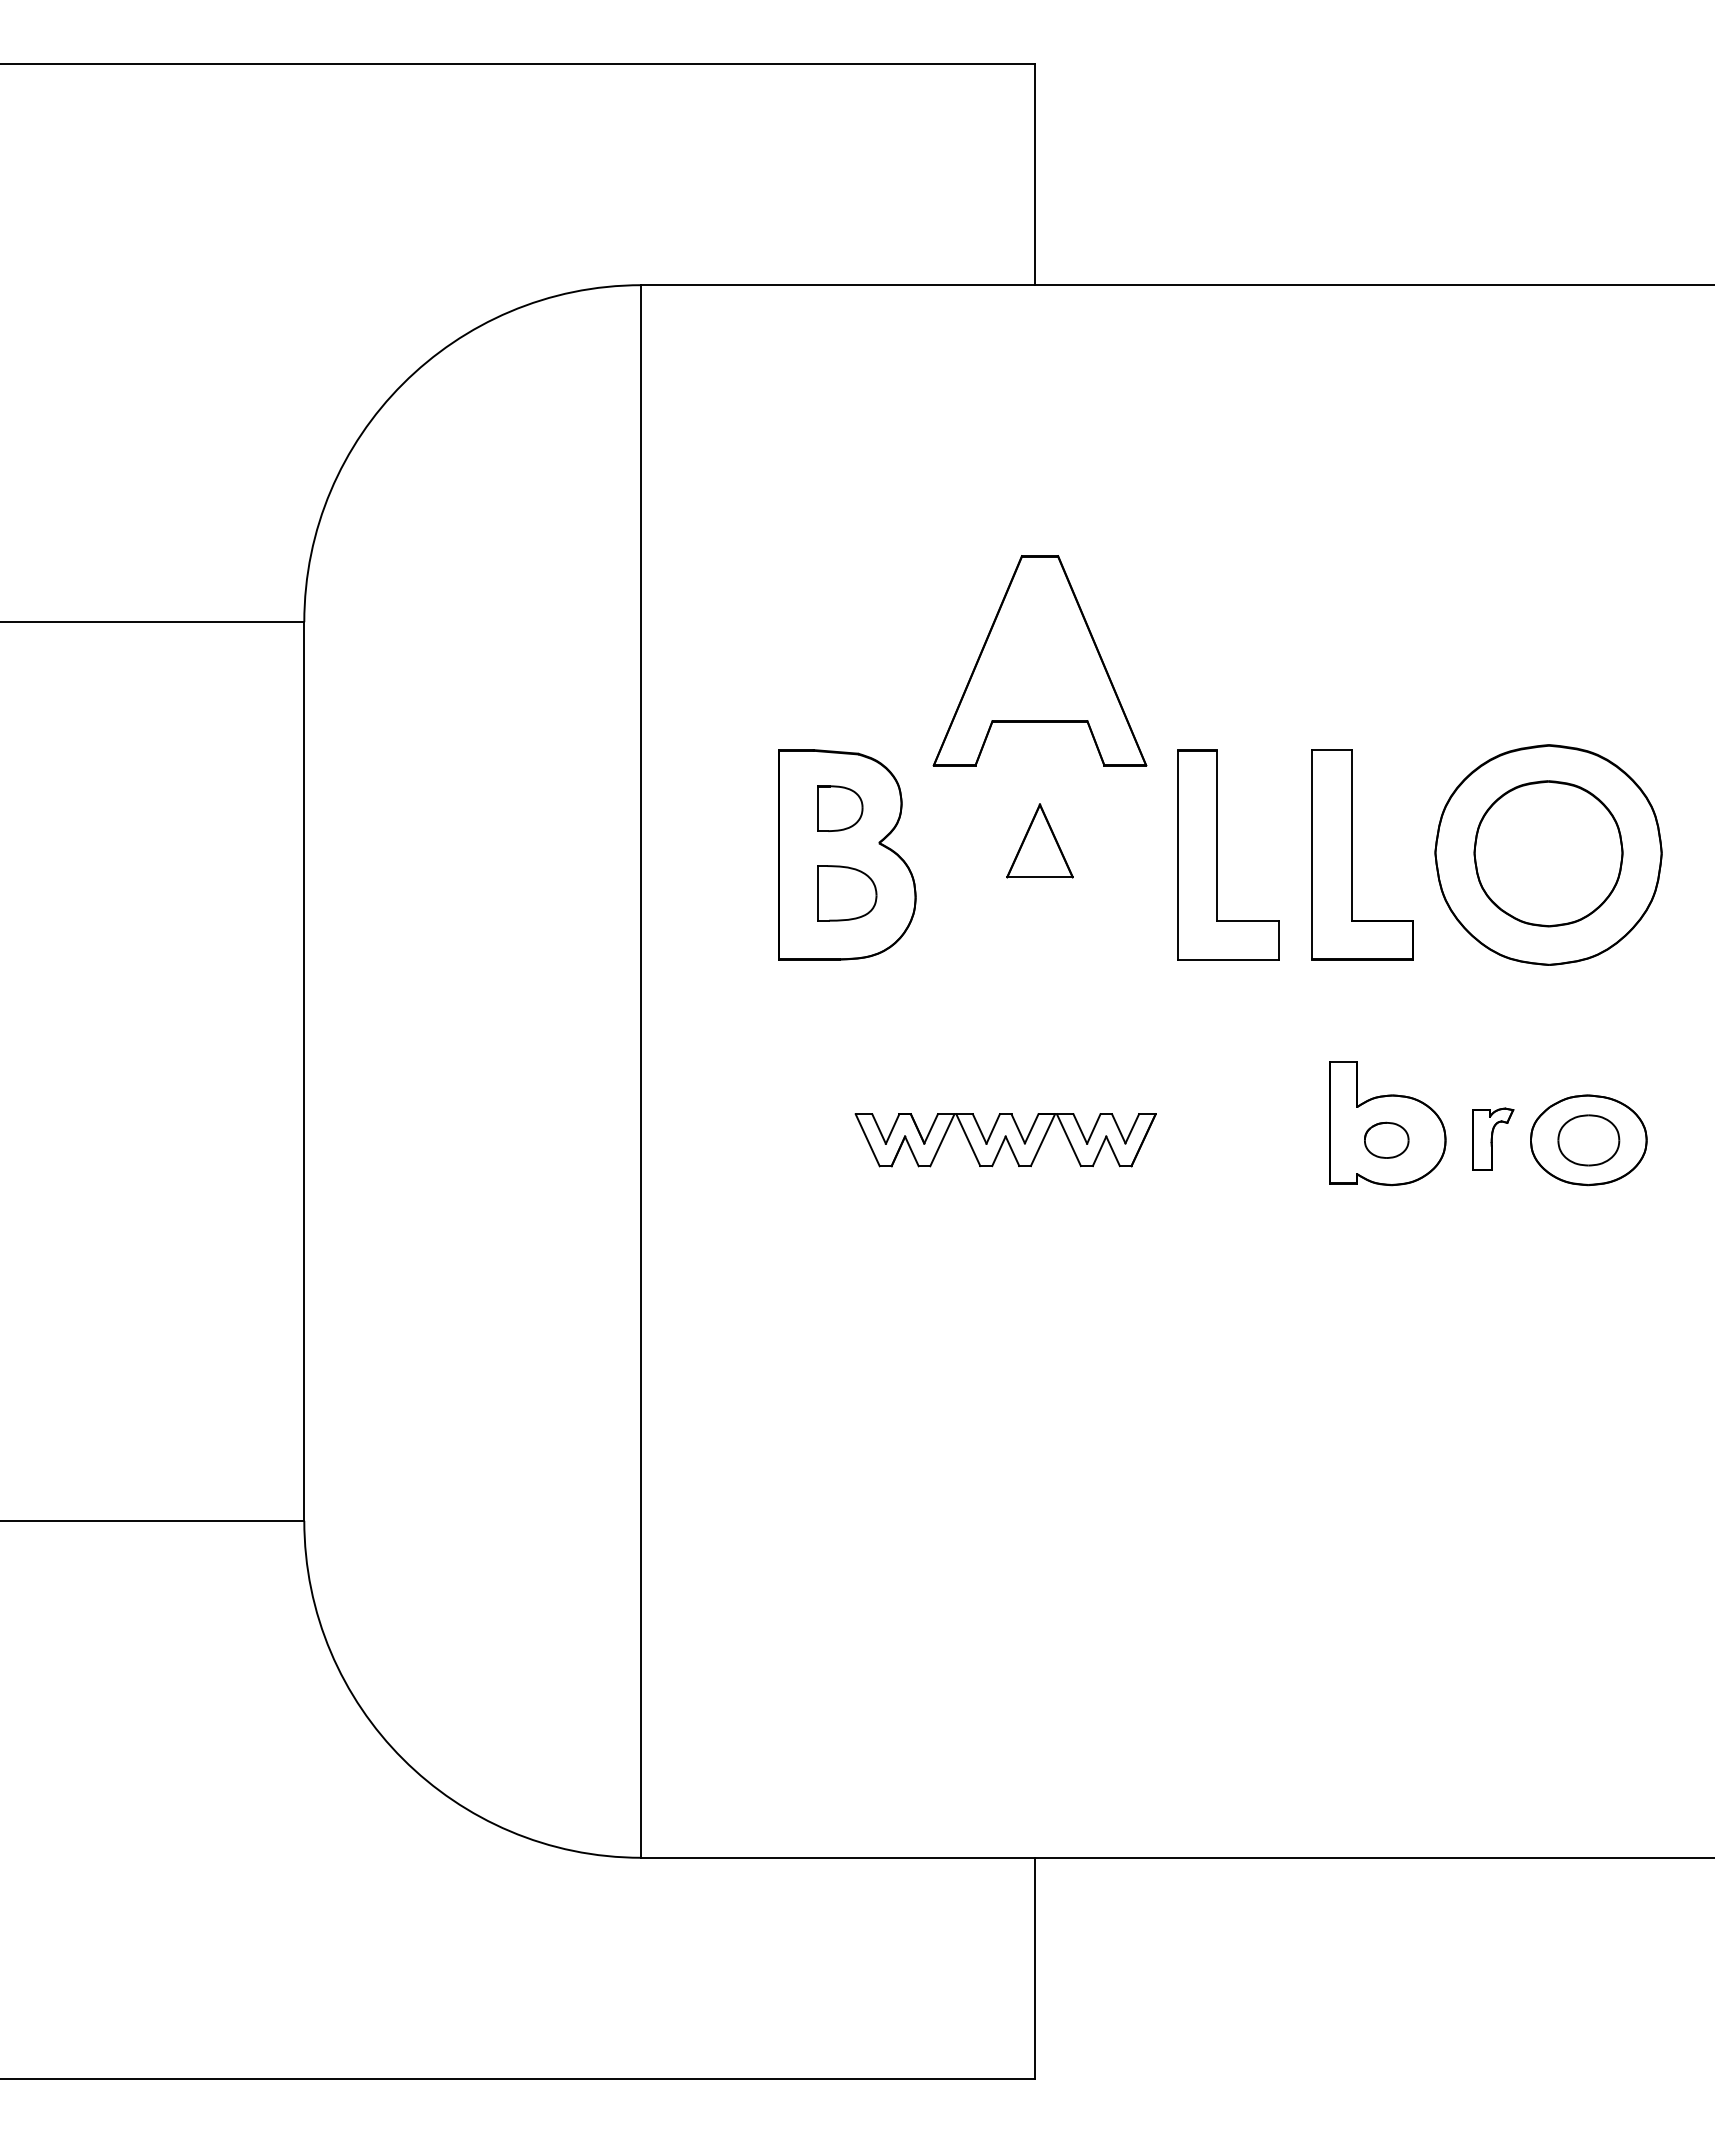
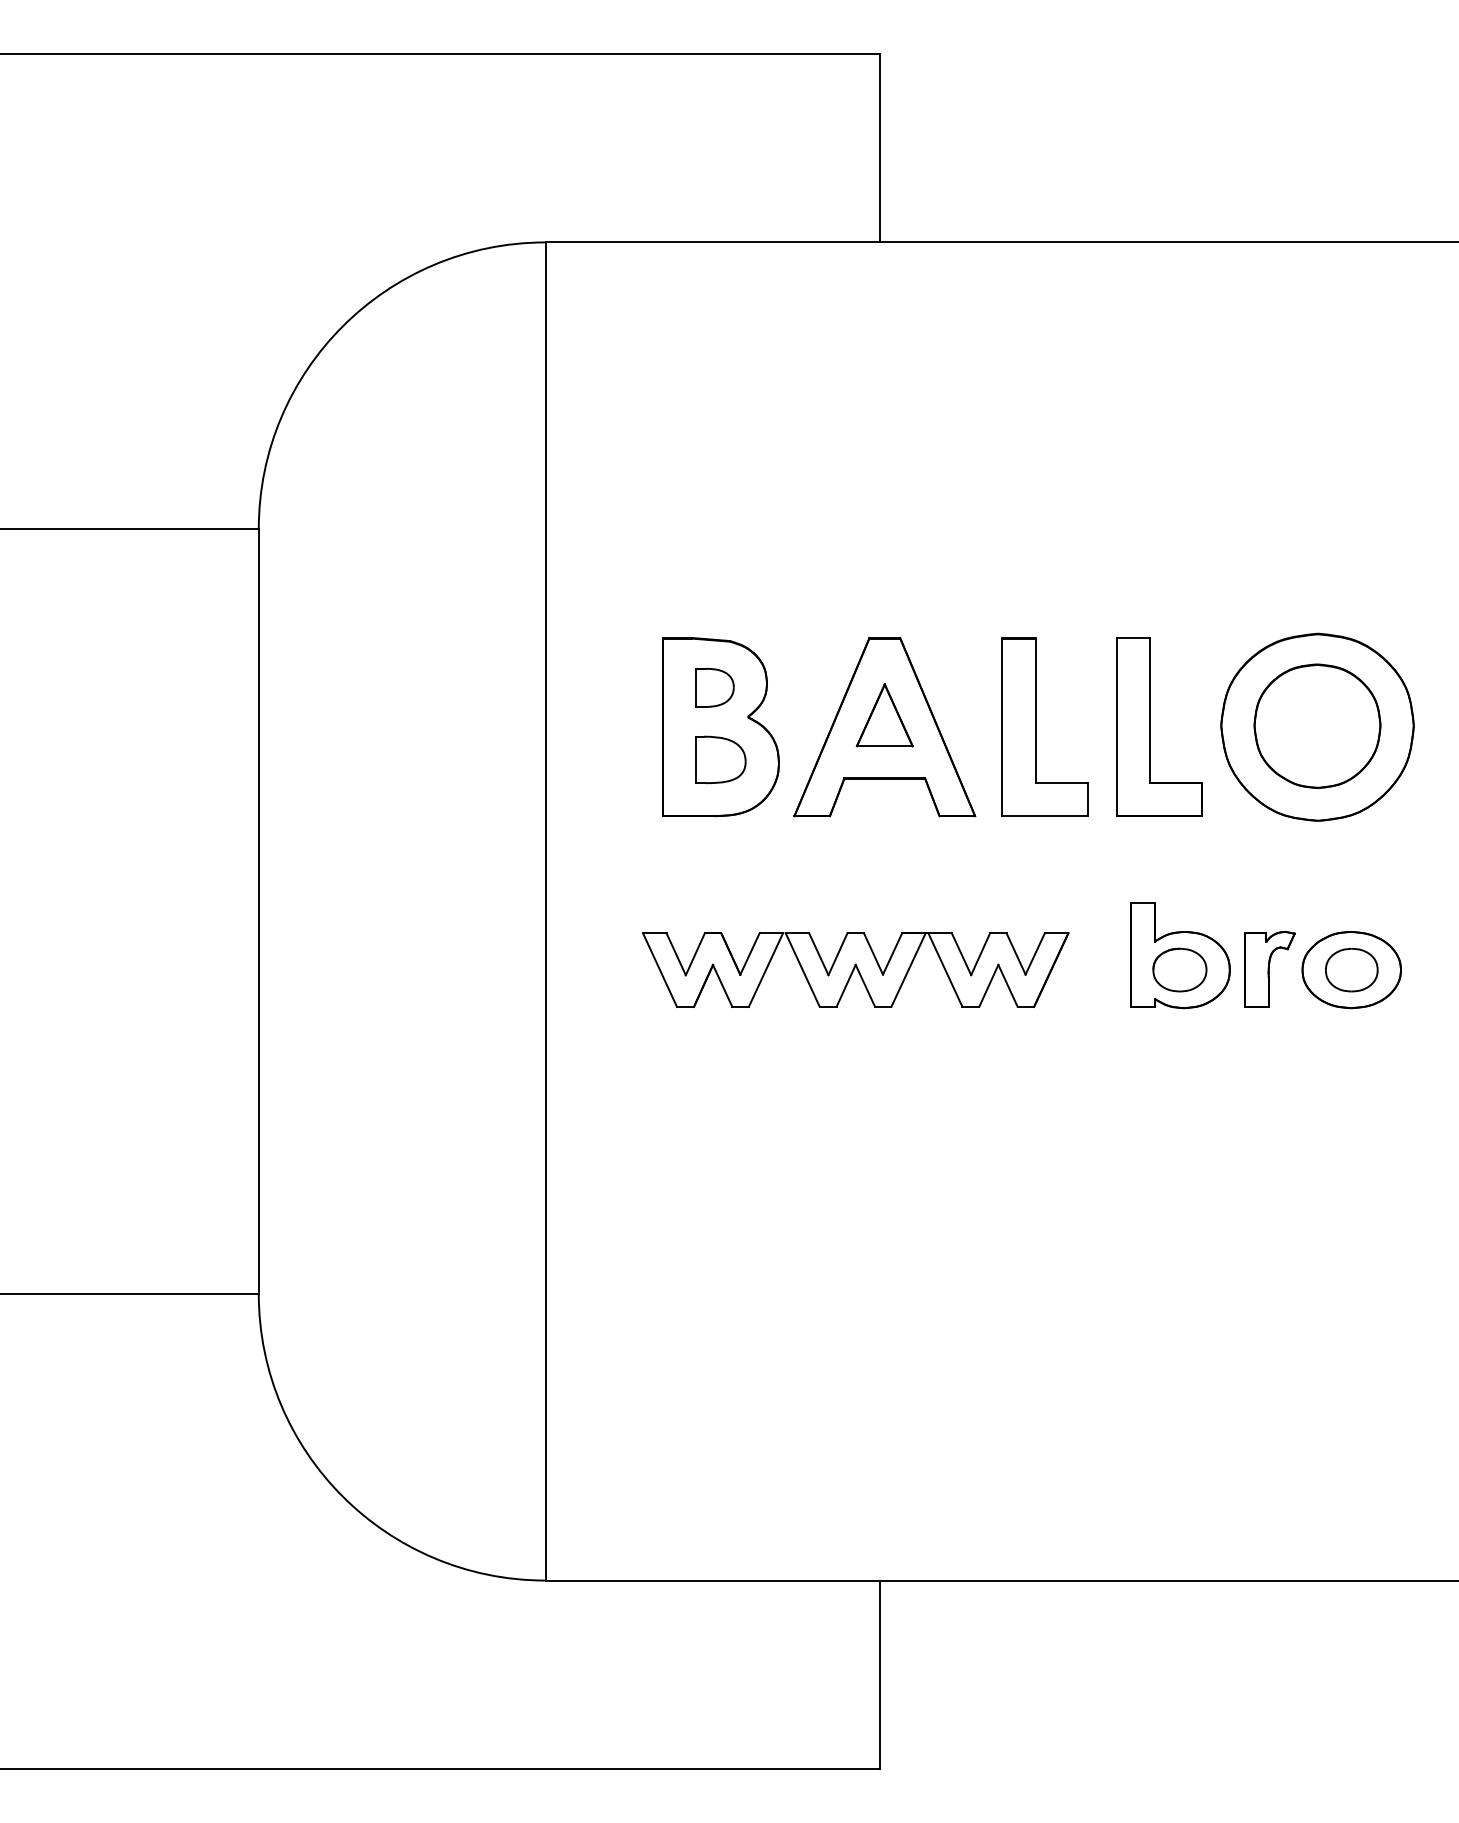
part: (1039, 660) -> (884, 726), moved
part: (1005, 1139) -> (855, 969), size x1.67
part: (1492, 1139) -> (1269, 969), size x1.43
part: (1386, 1140) -> (1179, 970), size x1.43

